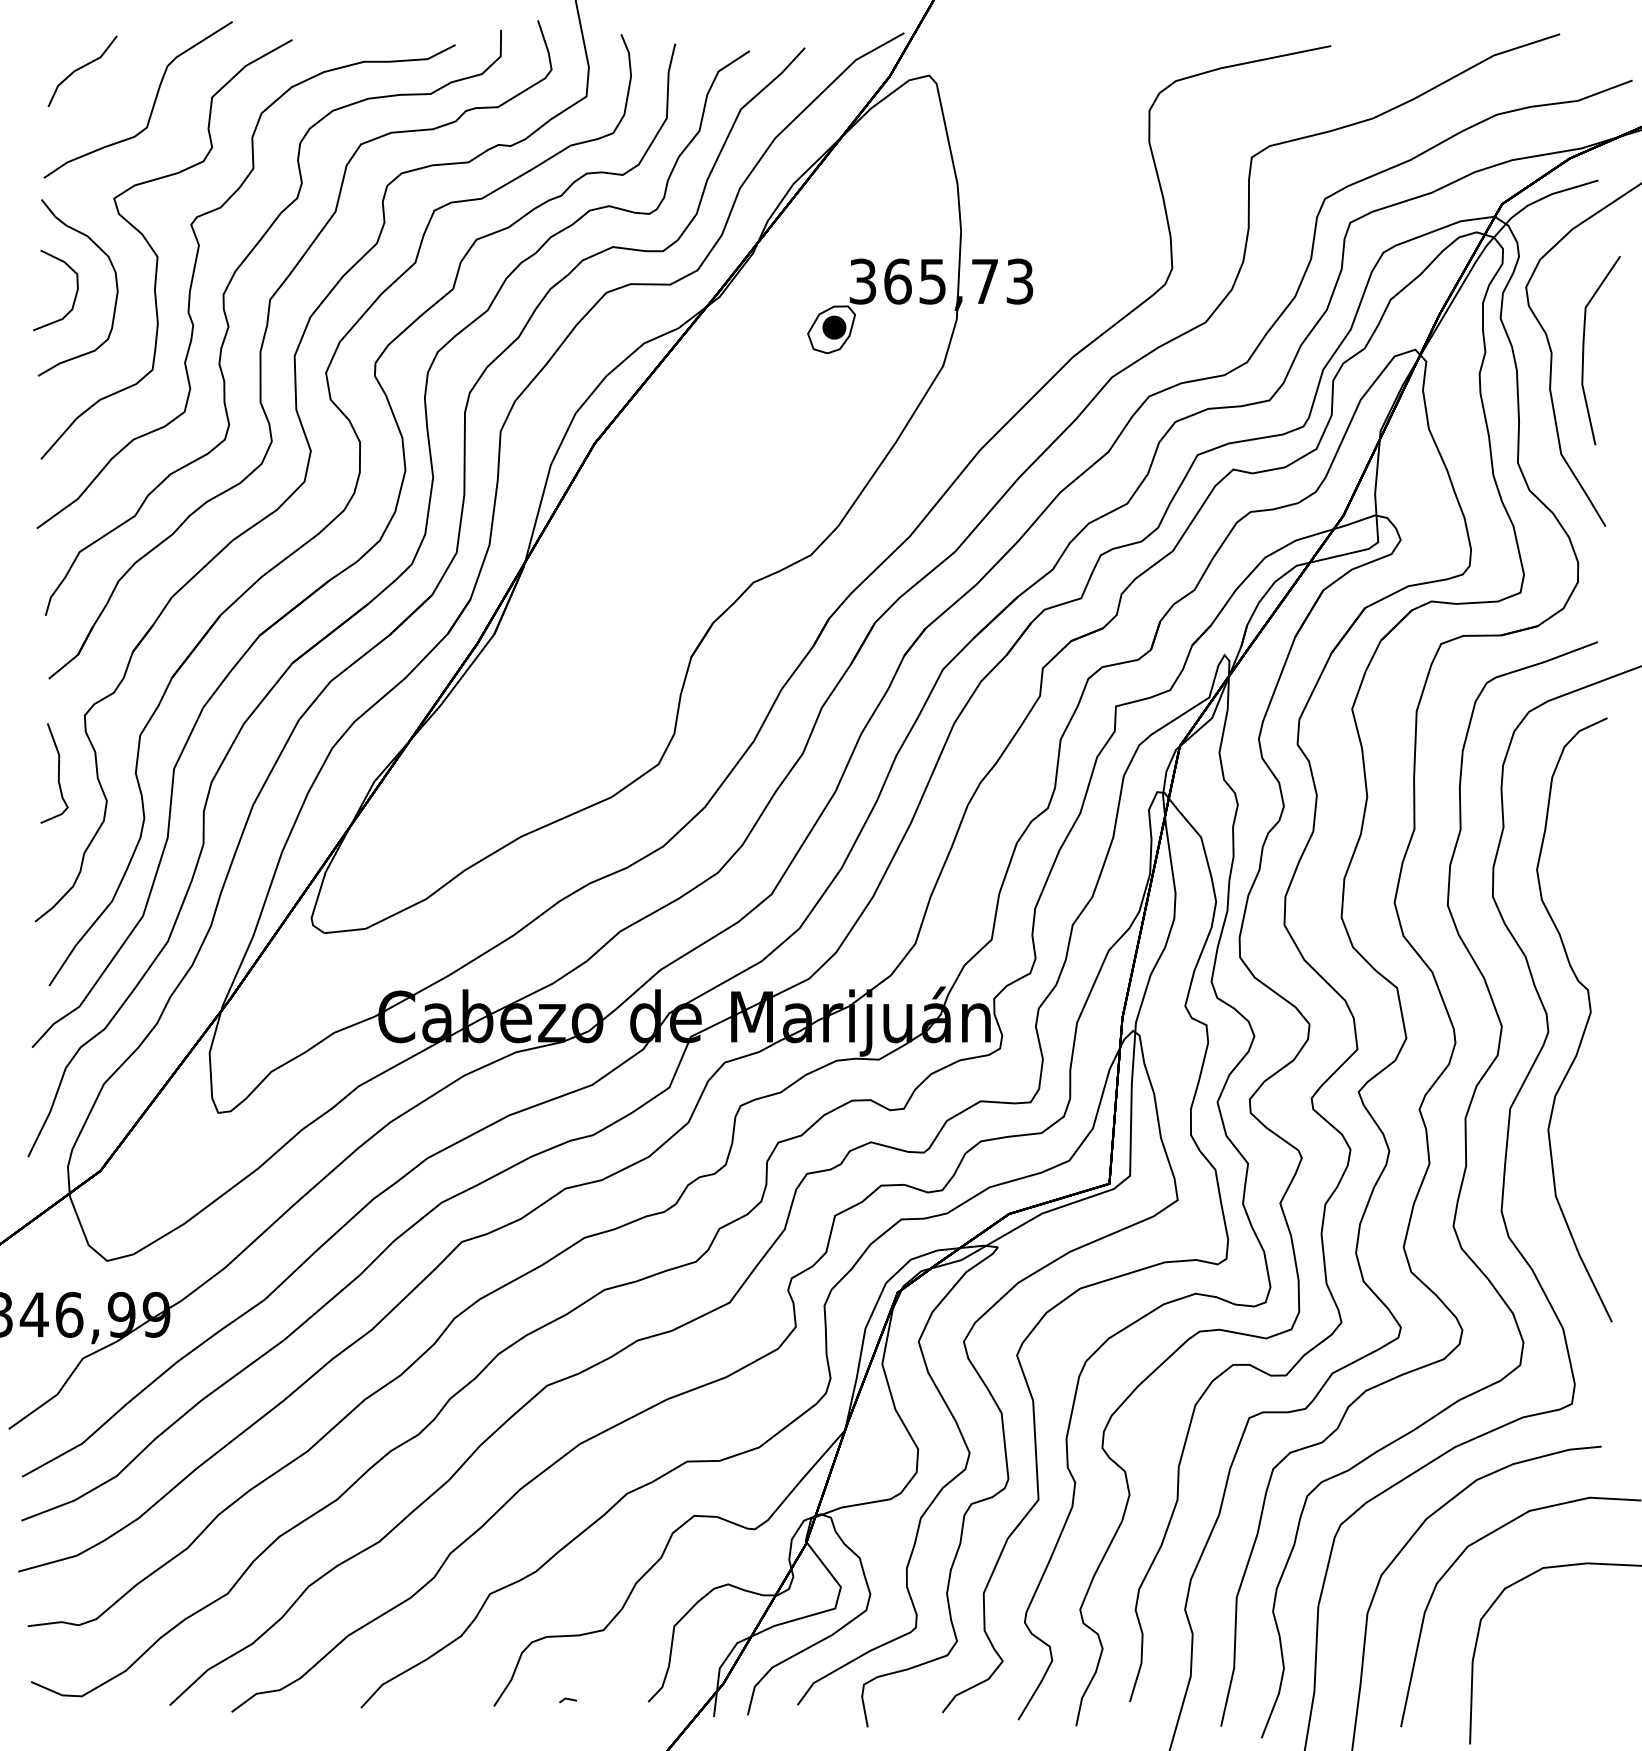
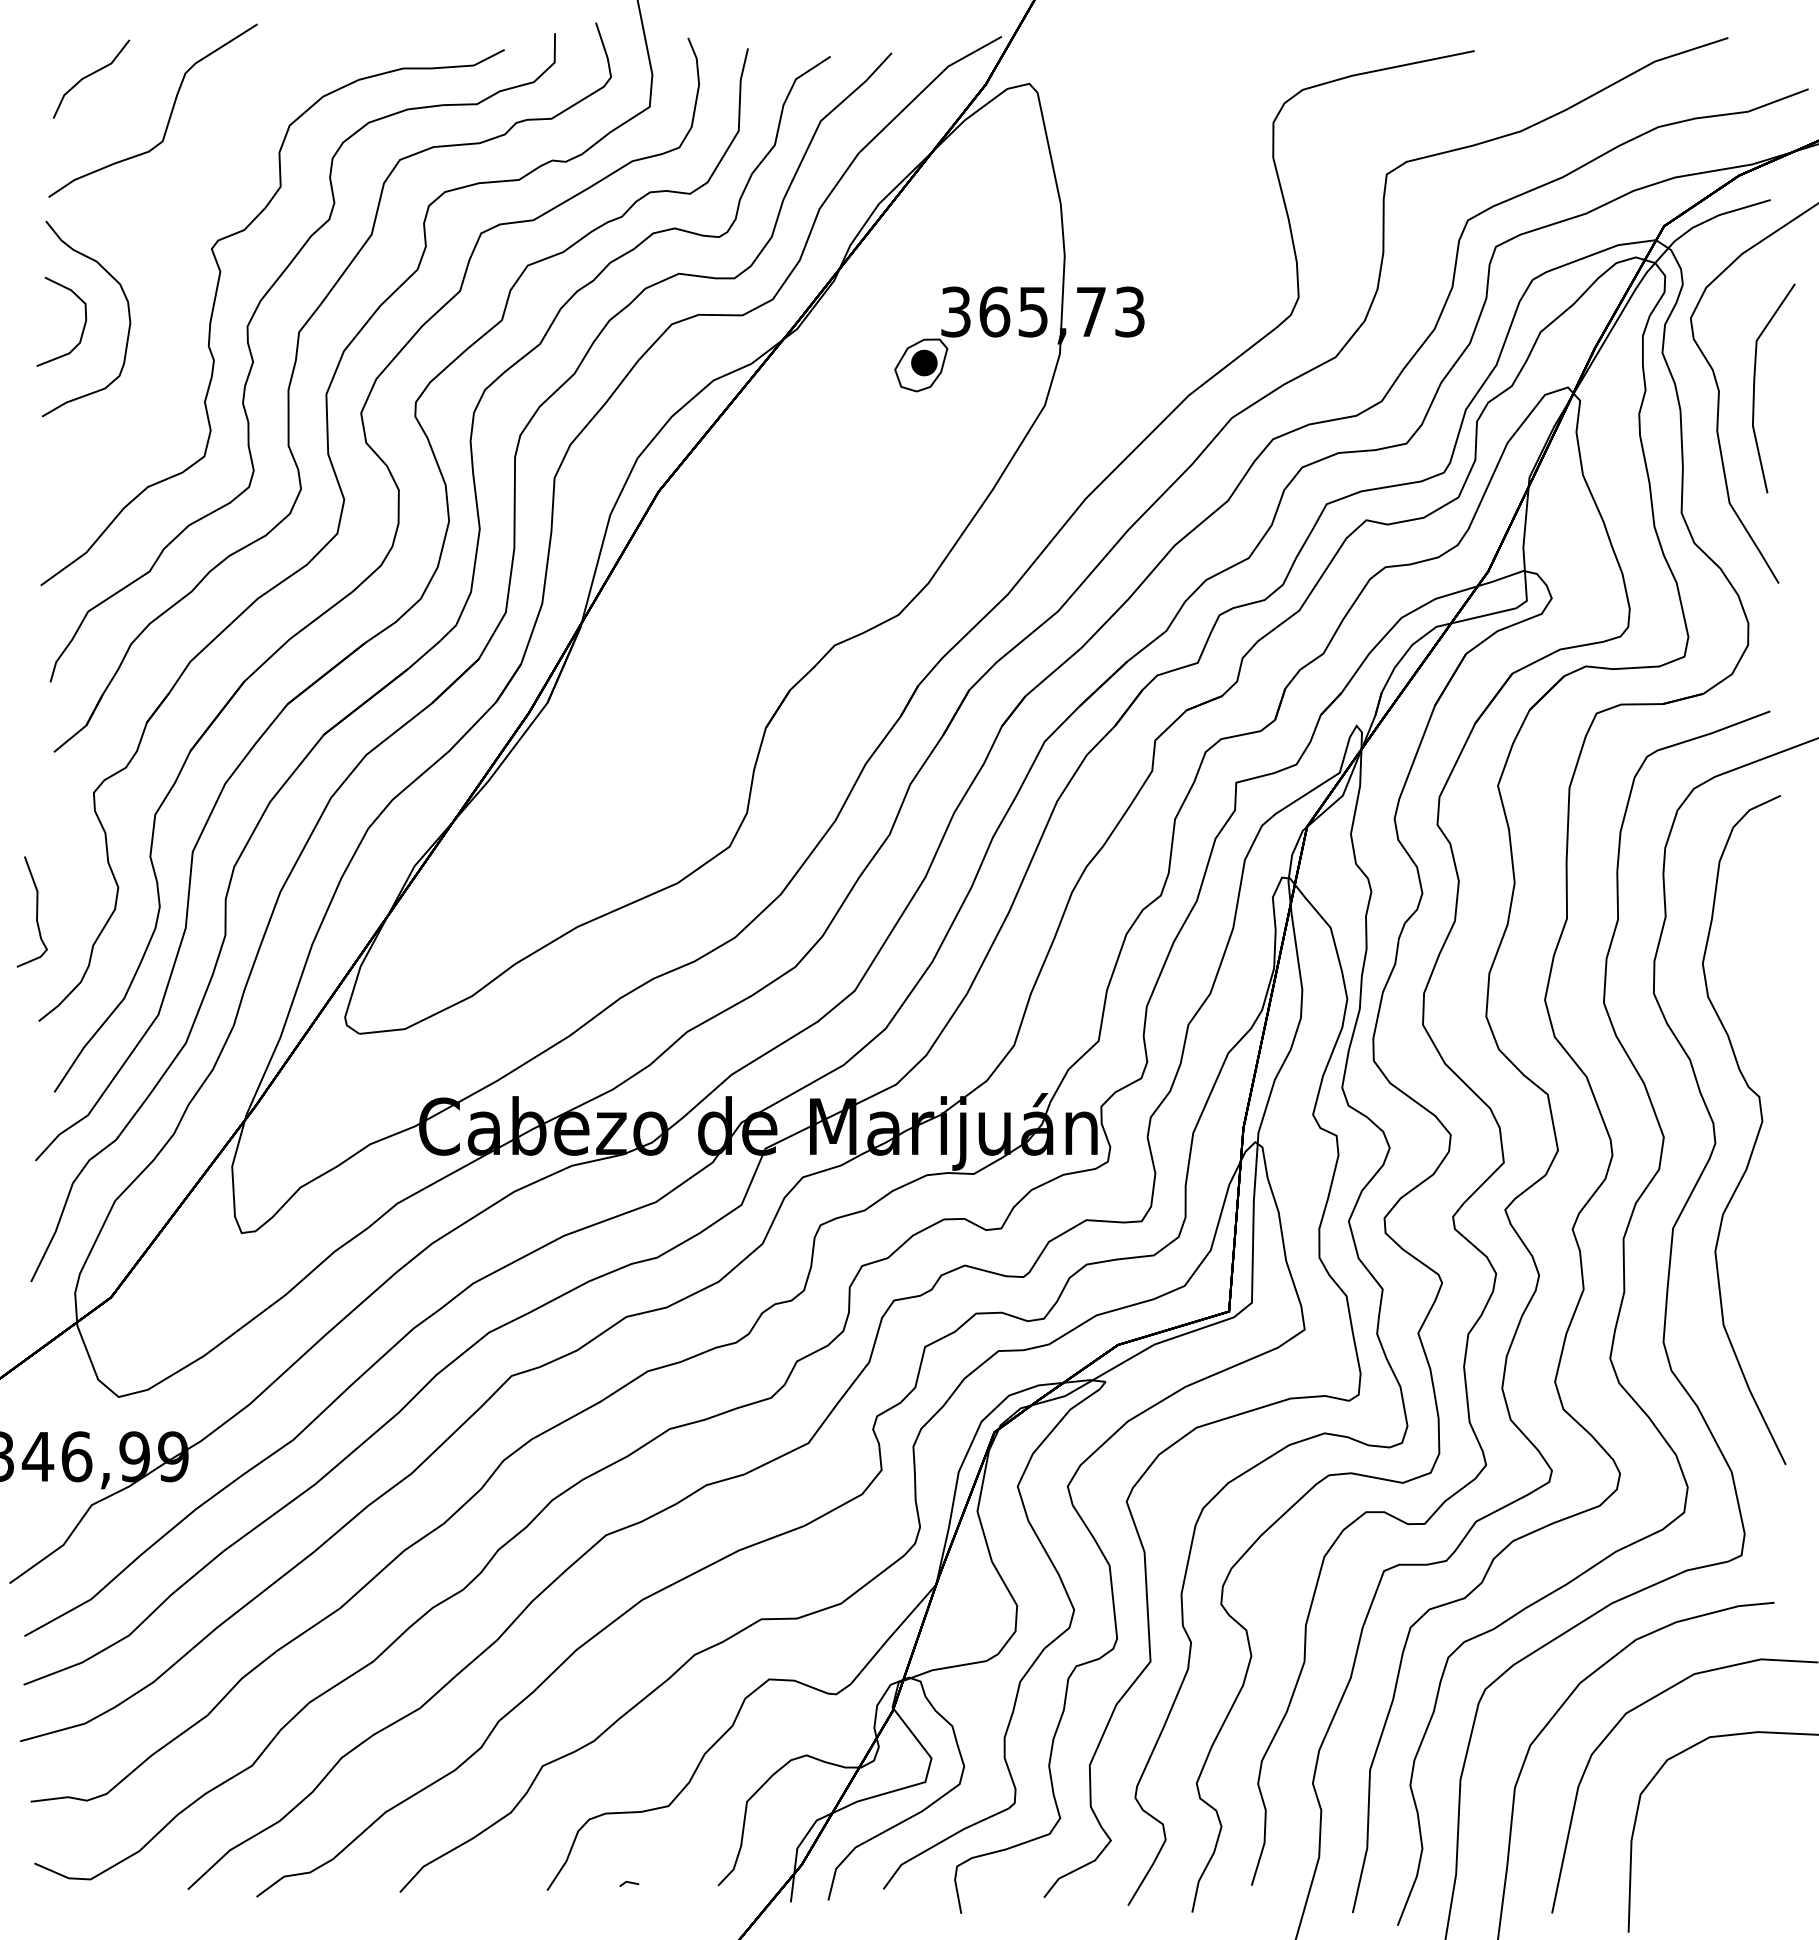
curve: (157, 254) -> (174, 282), removed
curve: (58, 773) -> (36, 911), moved

